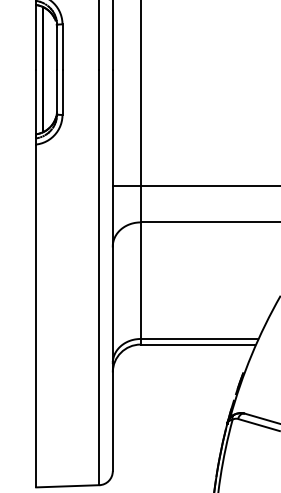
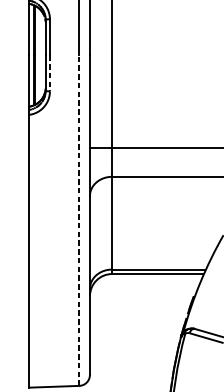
line: (62, 92) -> (49, 73), solid -> dashed
line: (99, 277) -> (79, 220), solid -> dashed

